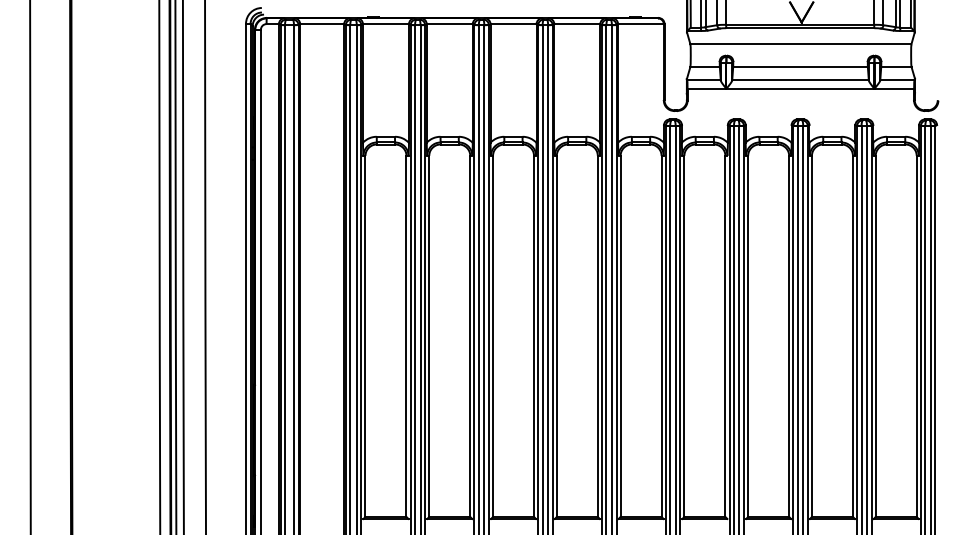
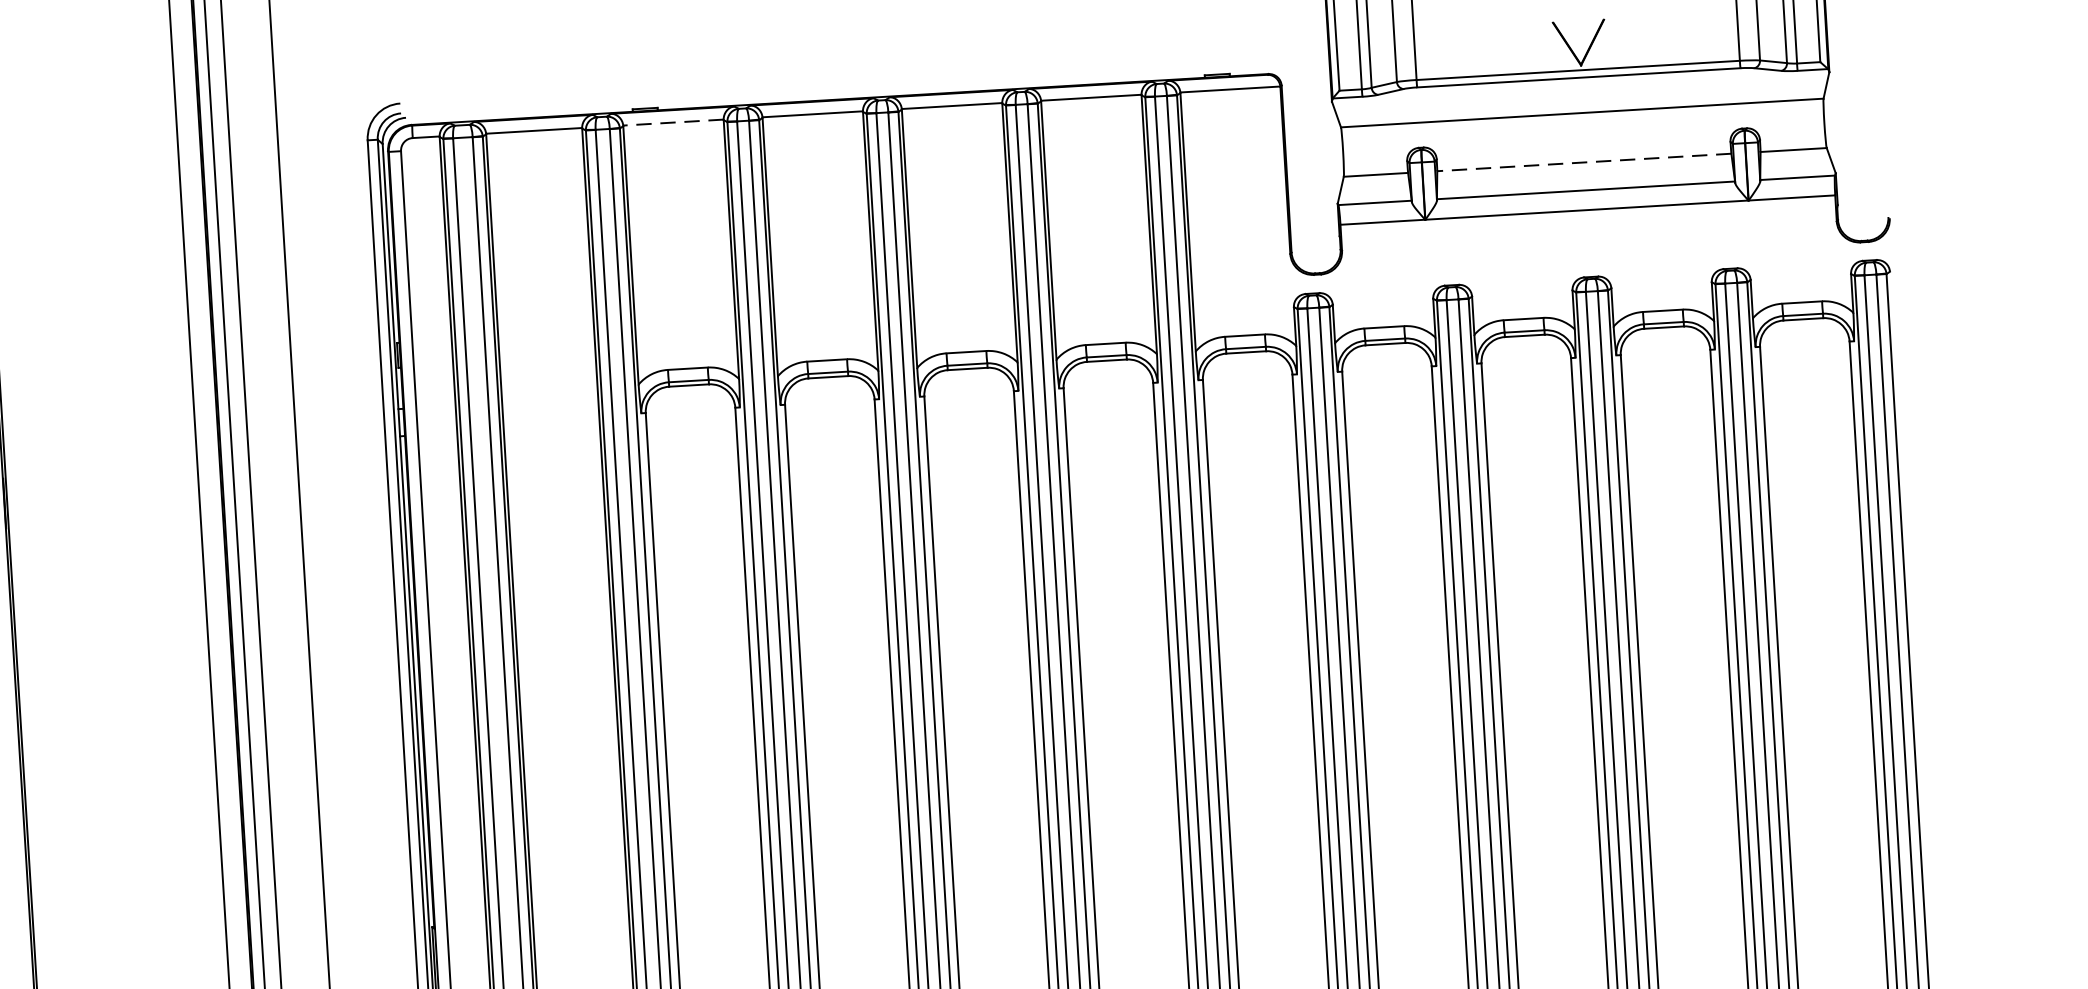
line: (385, 24) -> (672, 123), solid -> dashed
line: (800, 66) -> (1584, 161), solid -> dashed

